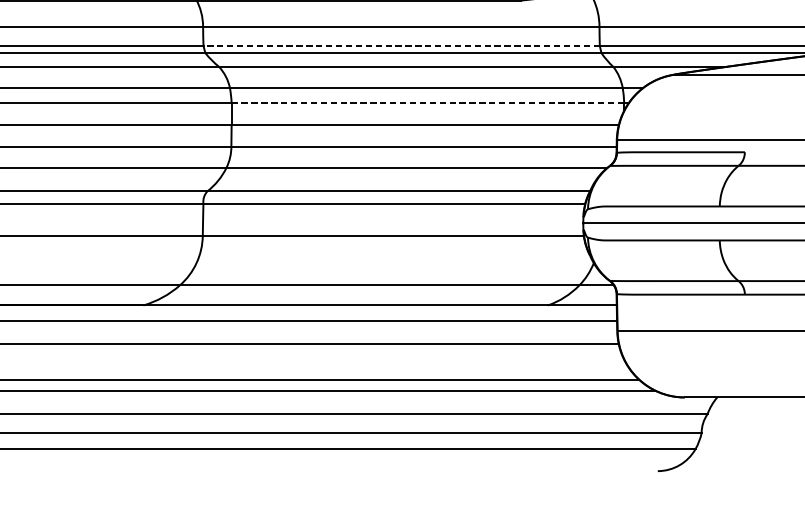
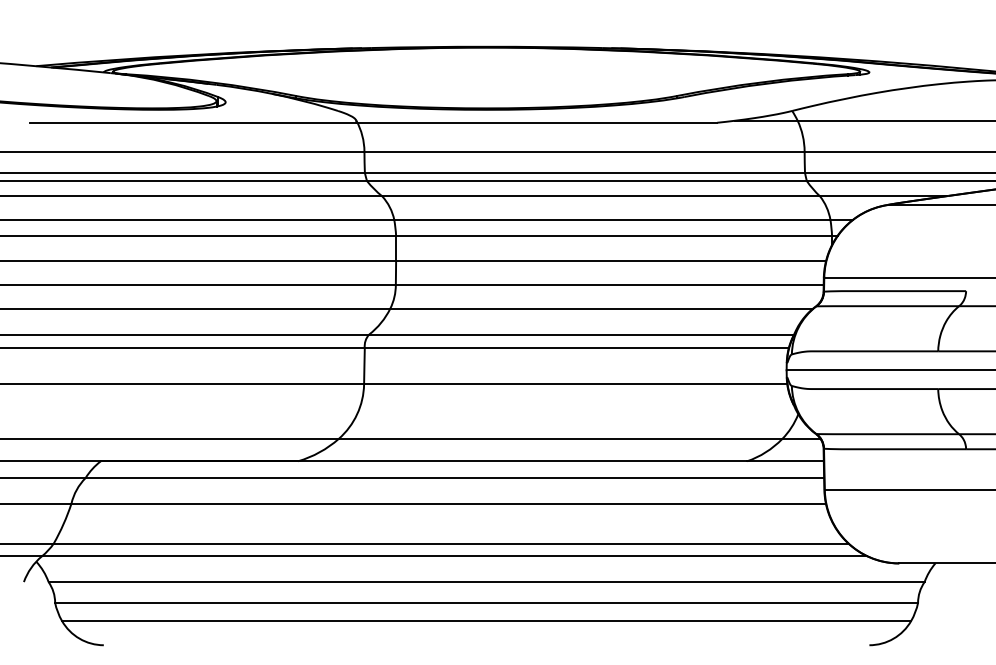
line: (401, 46) -> (584, 173), dashed -> solid
line: (428, 102) -> (614, 235), dashed -> solid

